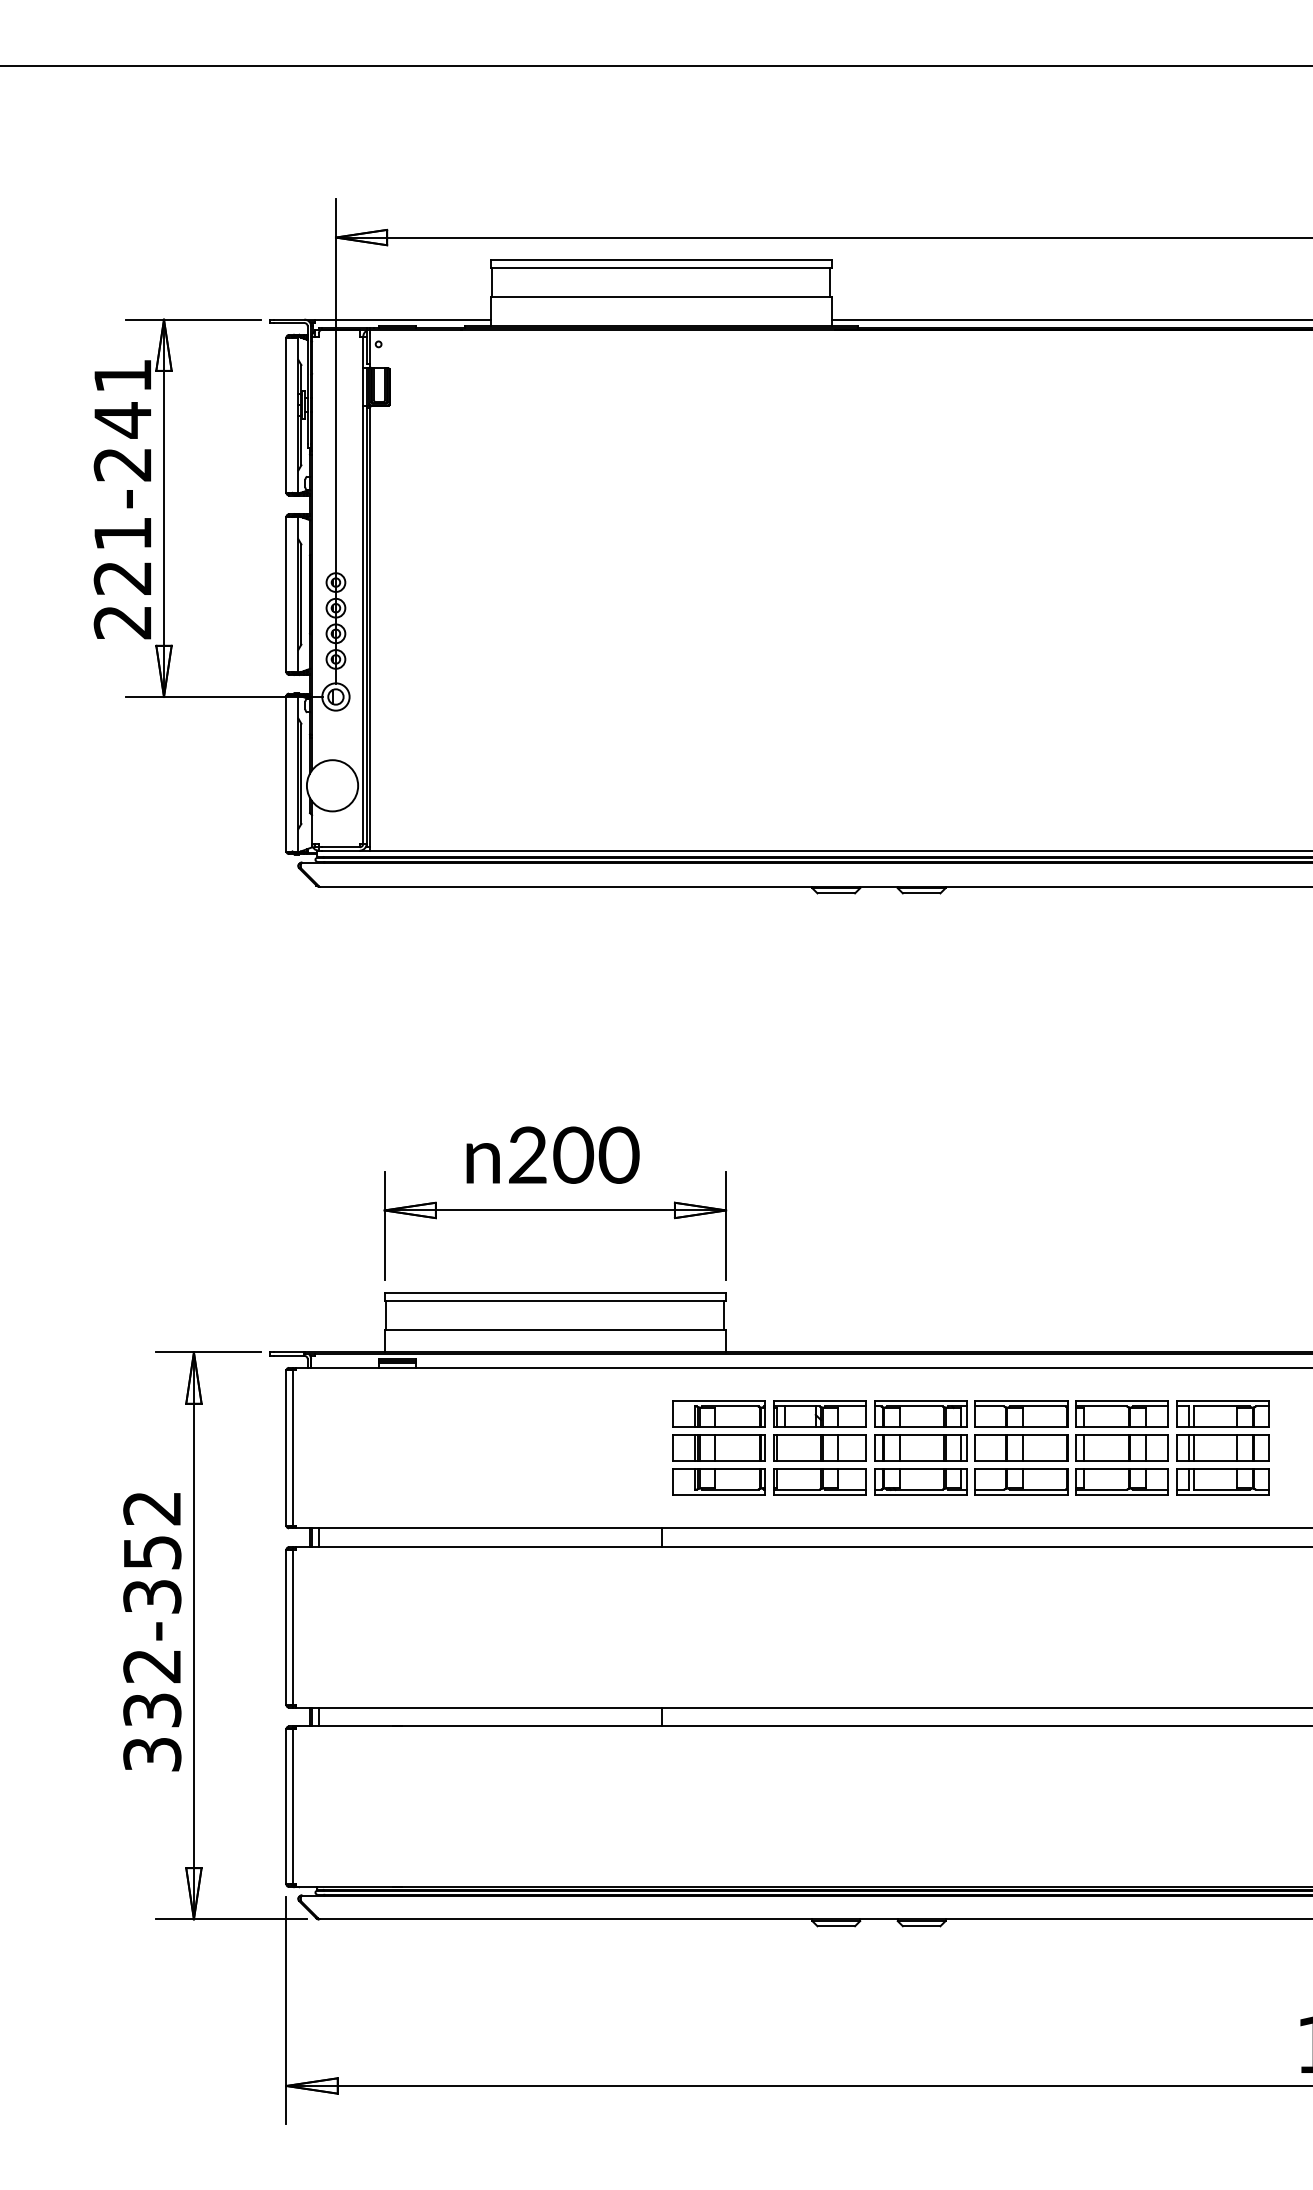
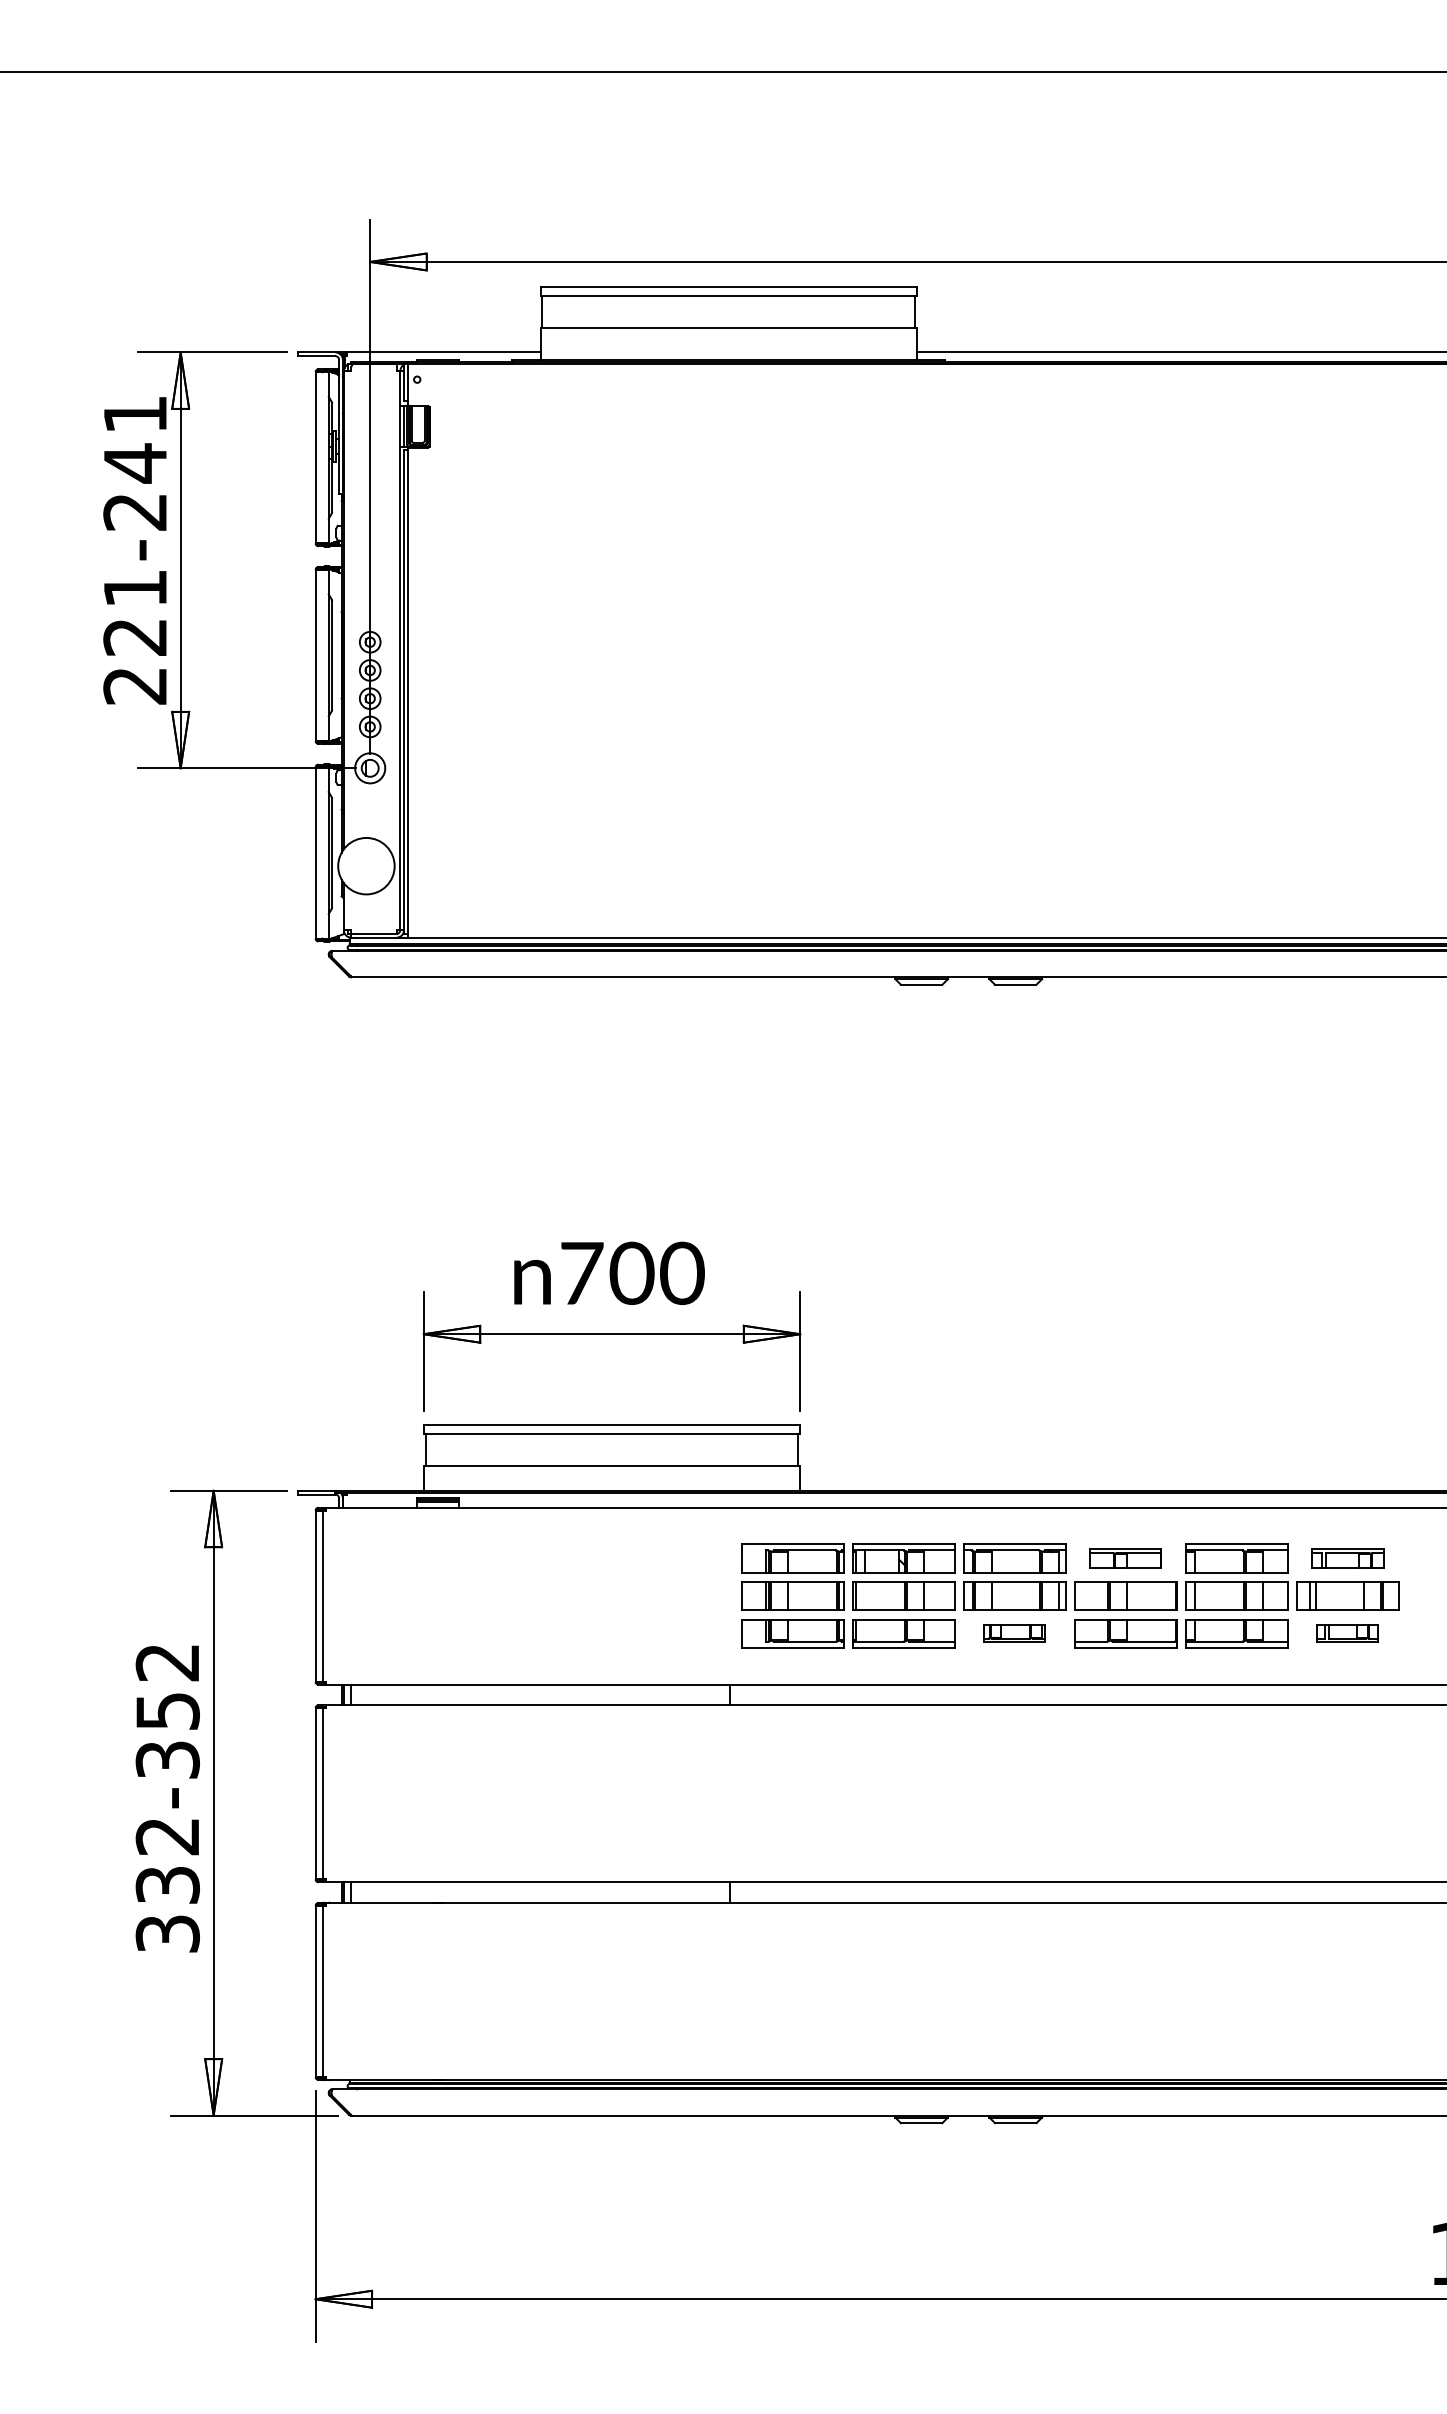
text: (527, 1154) -> (581, 1272), 200 -> 700
part: (1021, 1413) -> (1125, 1558), size x0.7
part: (1222, 1413) -> (1347, 1558), size x0.7
part: (920, 1481) -> (1014, 1633), size x0.6
part: (1222, 1481) -> (1347, 1633), size x0.6

